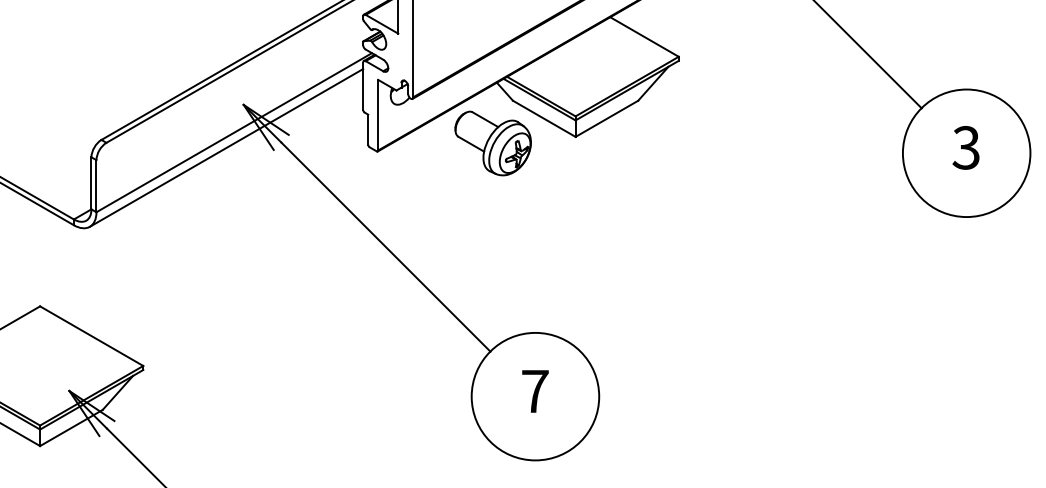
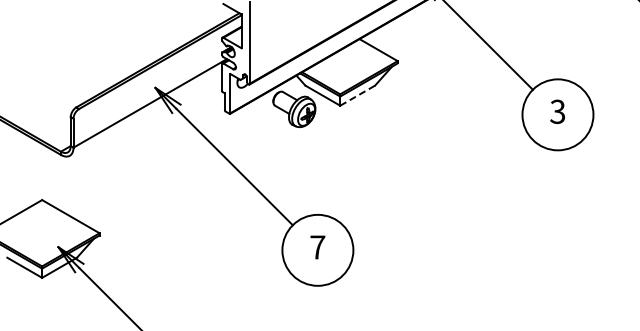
line: (608, 118) -> (358, 95), solid -> dashed
line: (225, 147) -> (145, 111), removed

